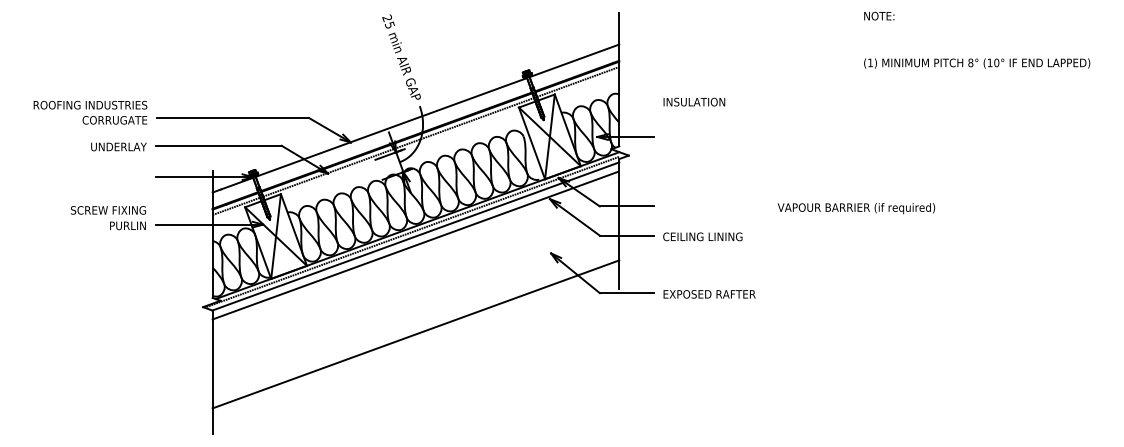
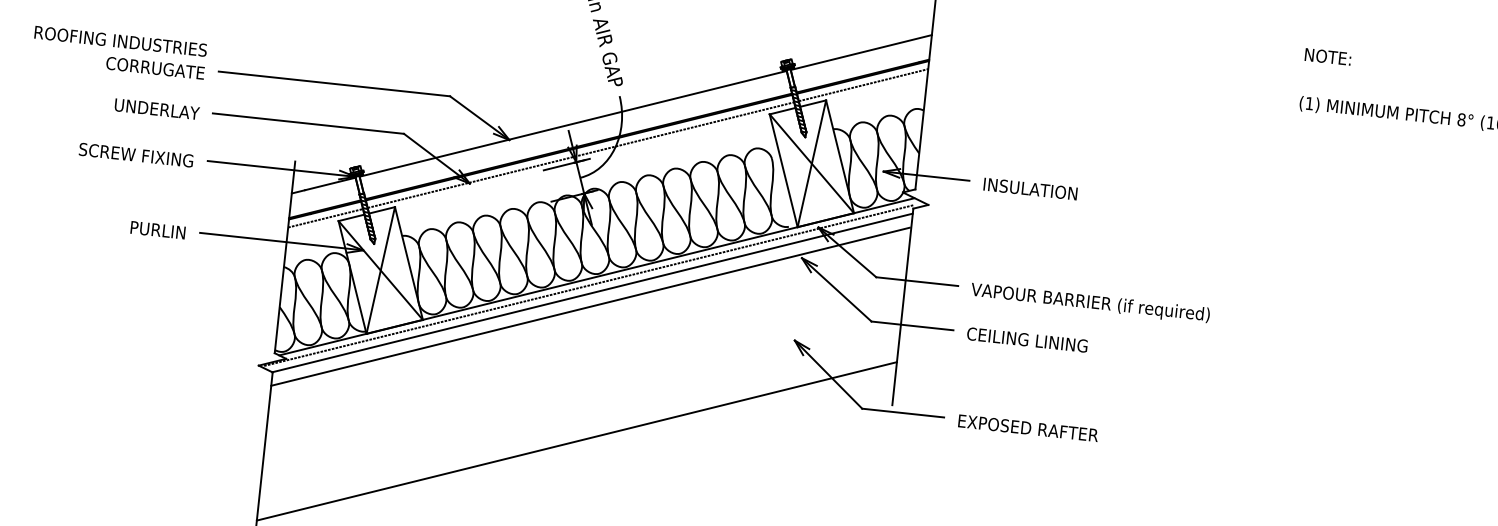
text: (879, 15) -> (1328, 55), moved
text: (694, 101) -> (1030, 188), moved
text: (856, 208) -> (1090, 303), moved
text: (108, 210) -> (136, 155), moved

